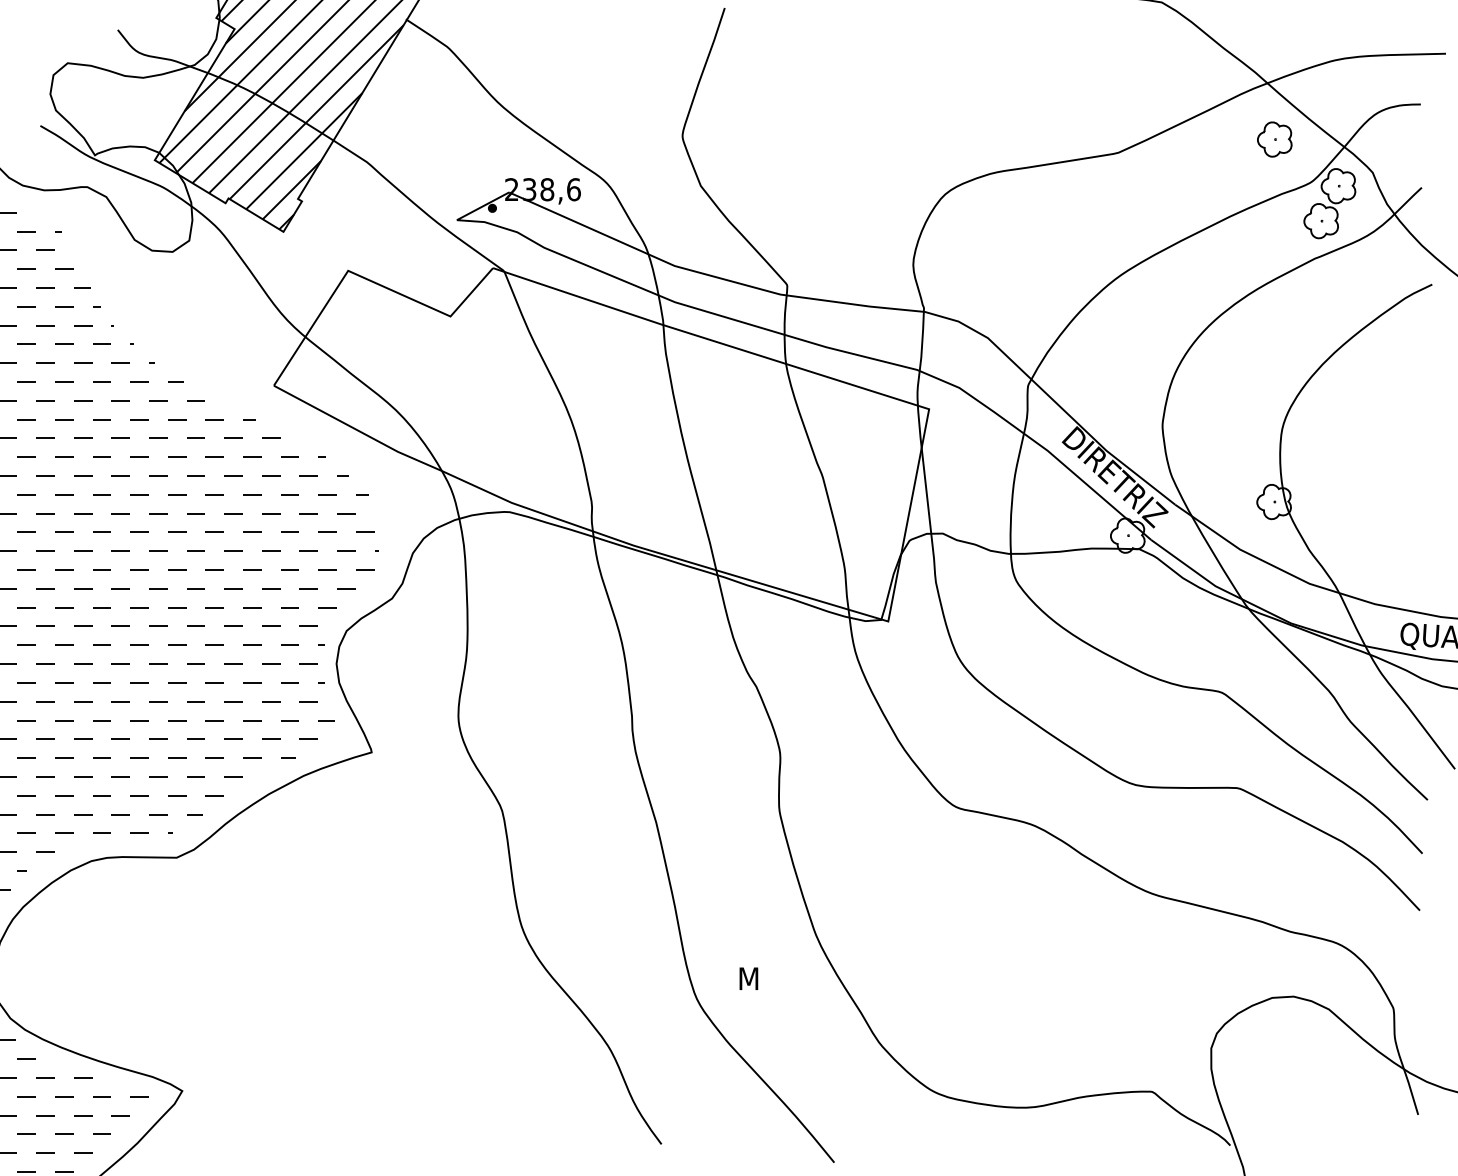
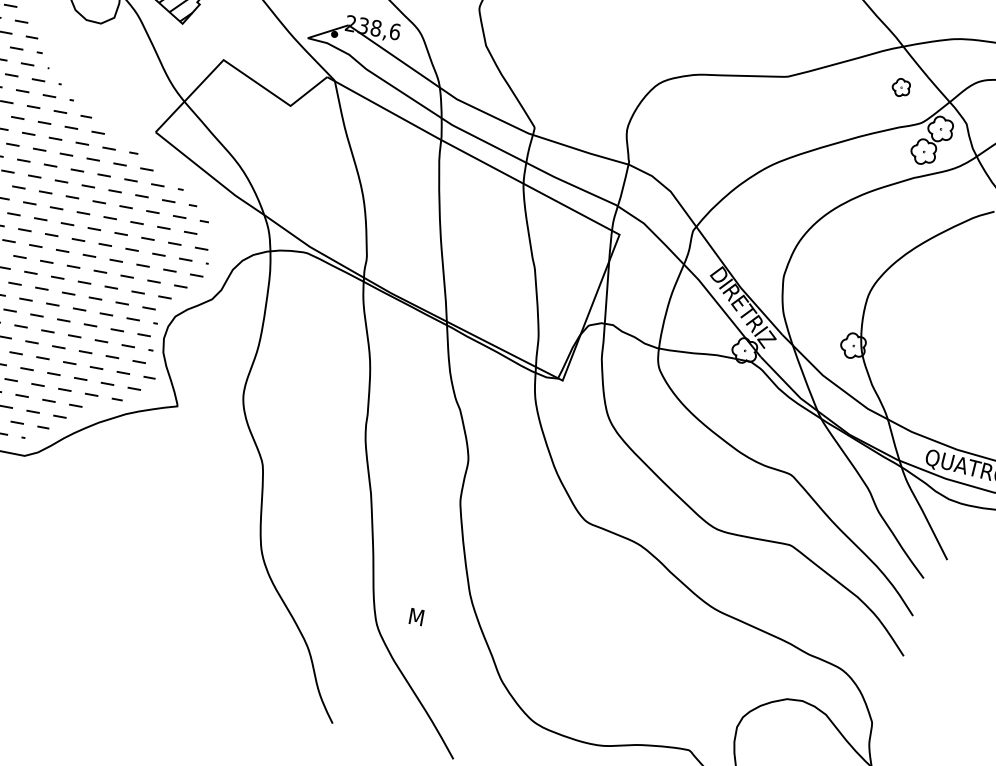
part: (1274, 139) -> (901, 87), size x0.7

